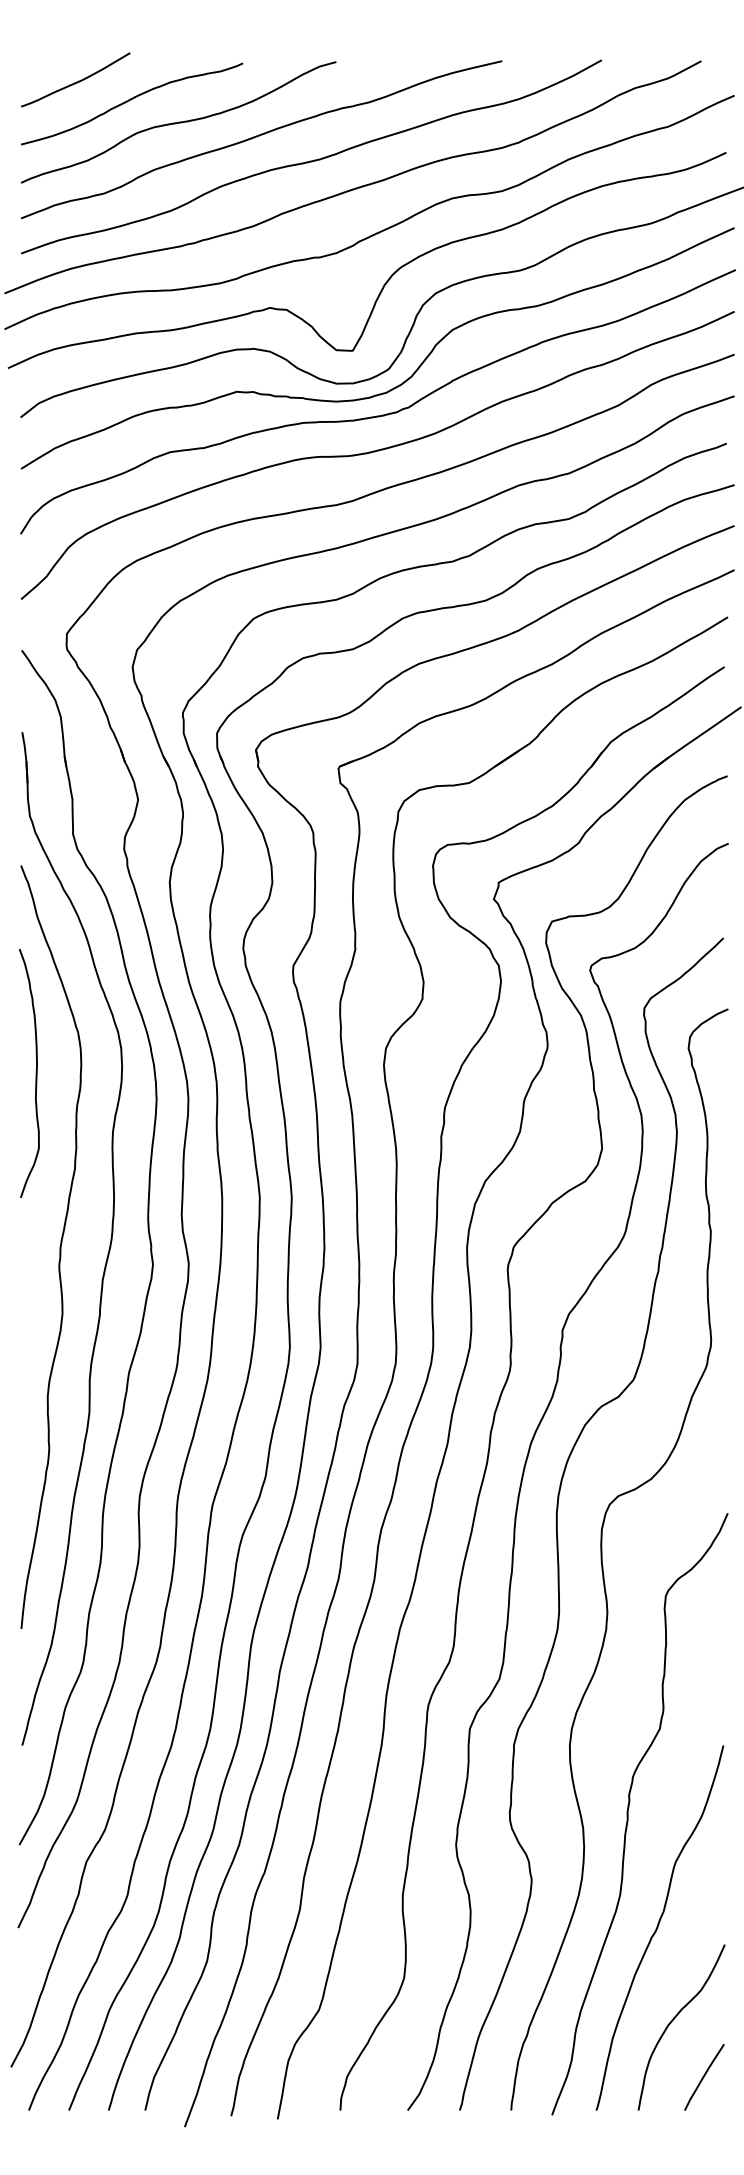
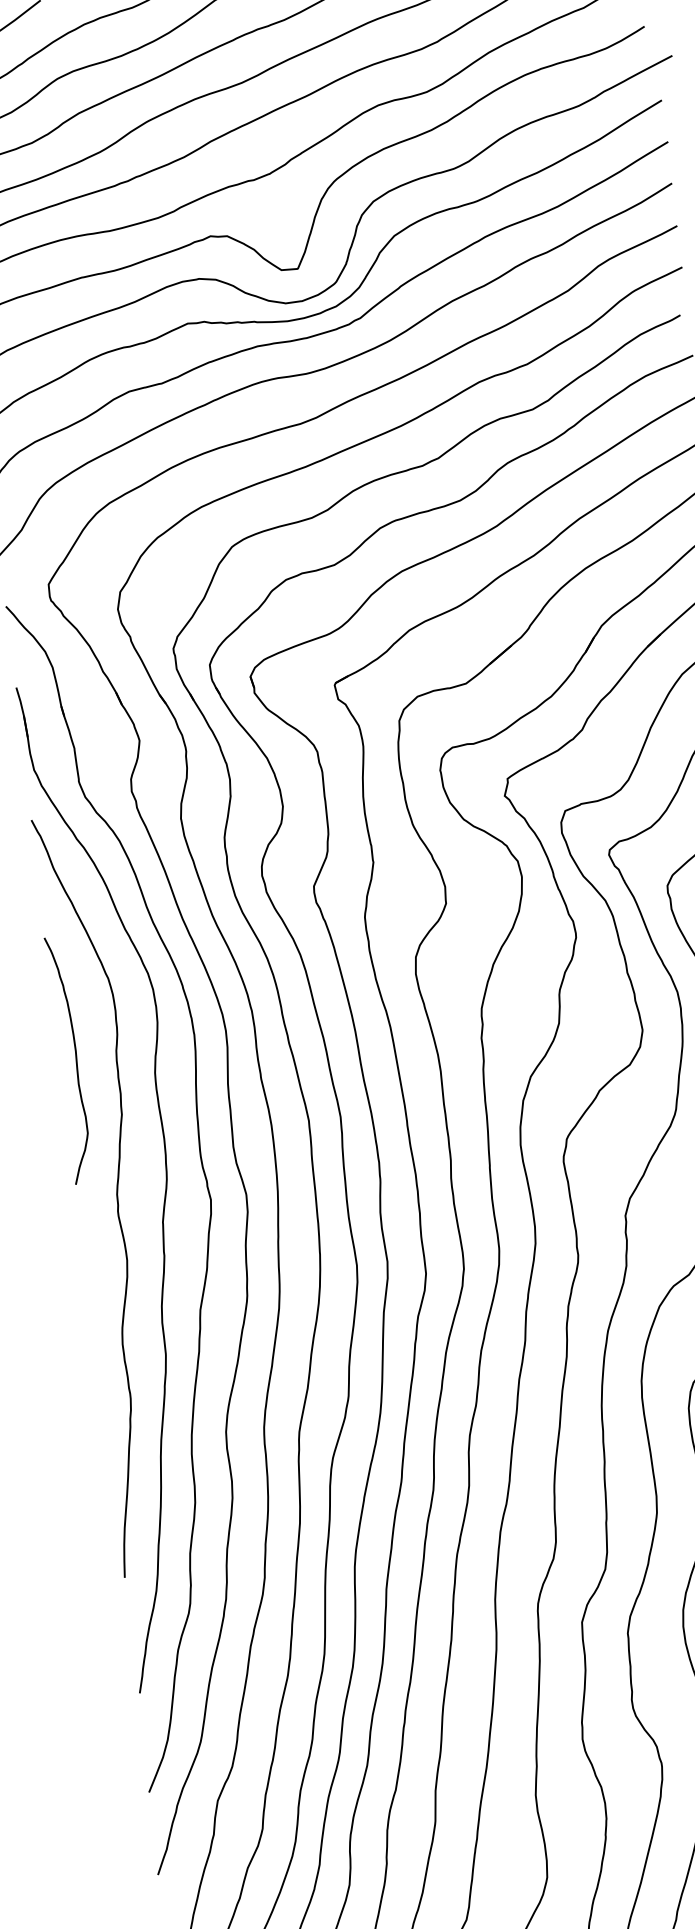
curve: (35, 1073) -> (75, 1059), moved

